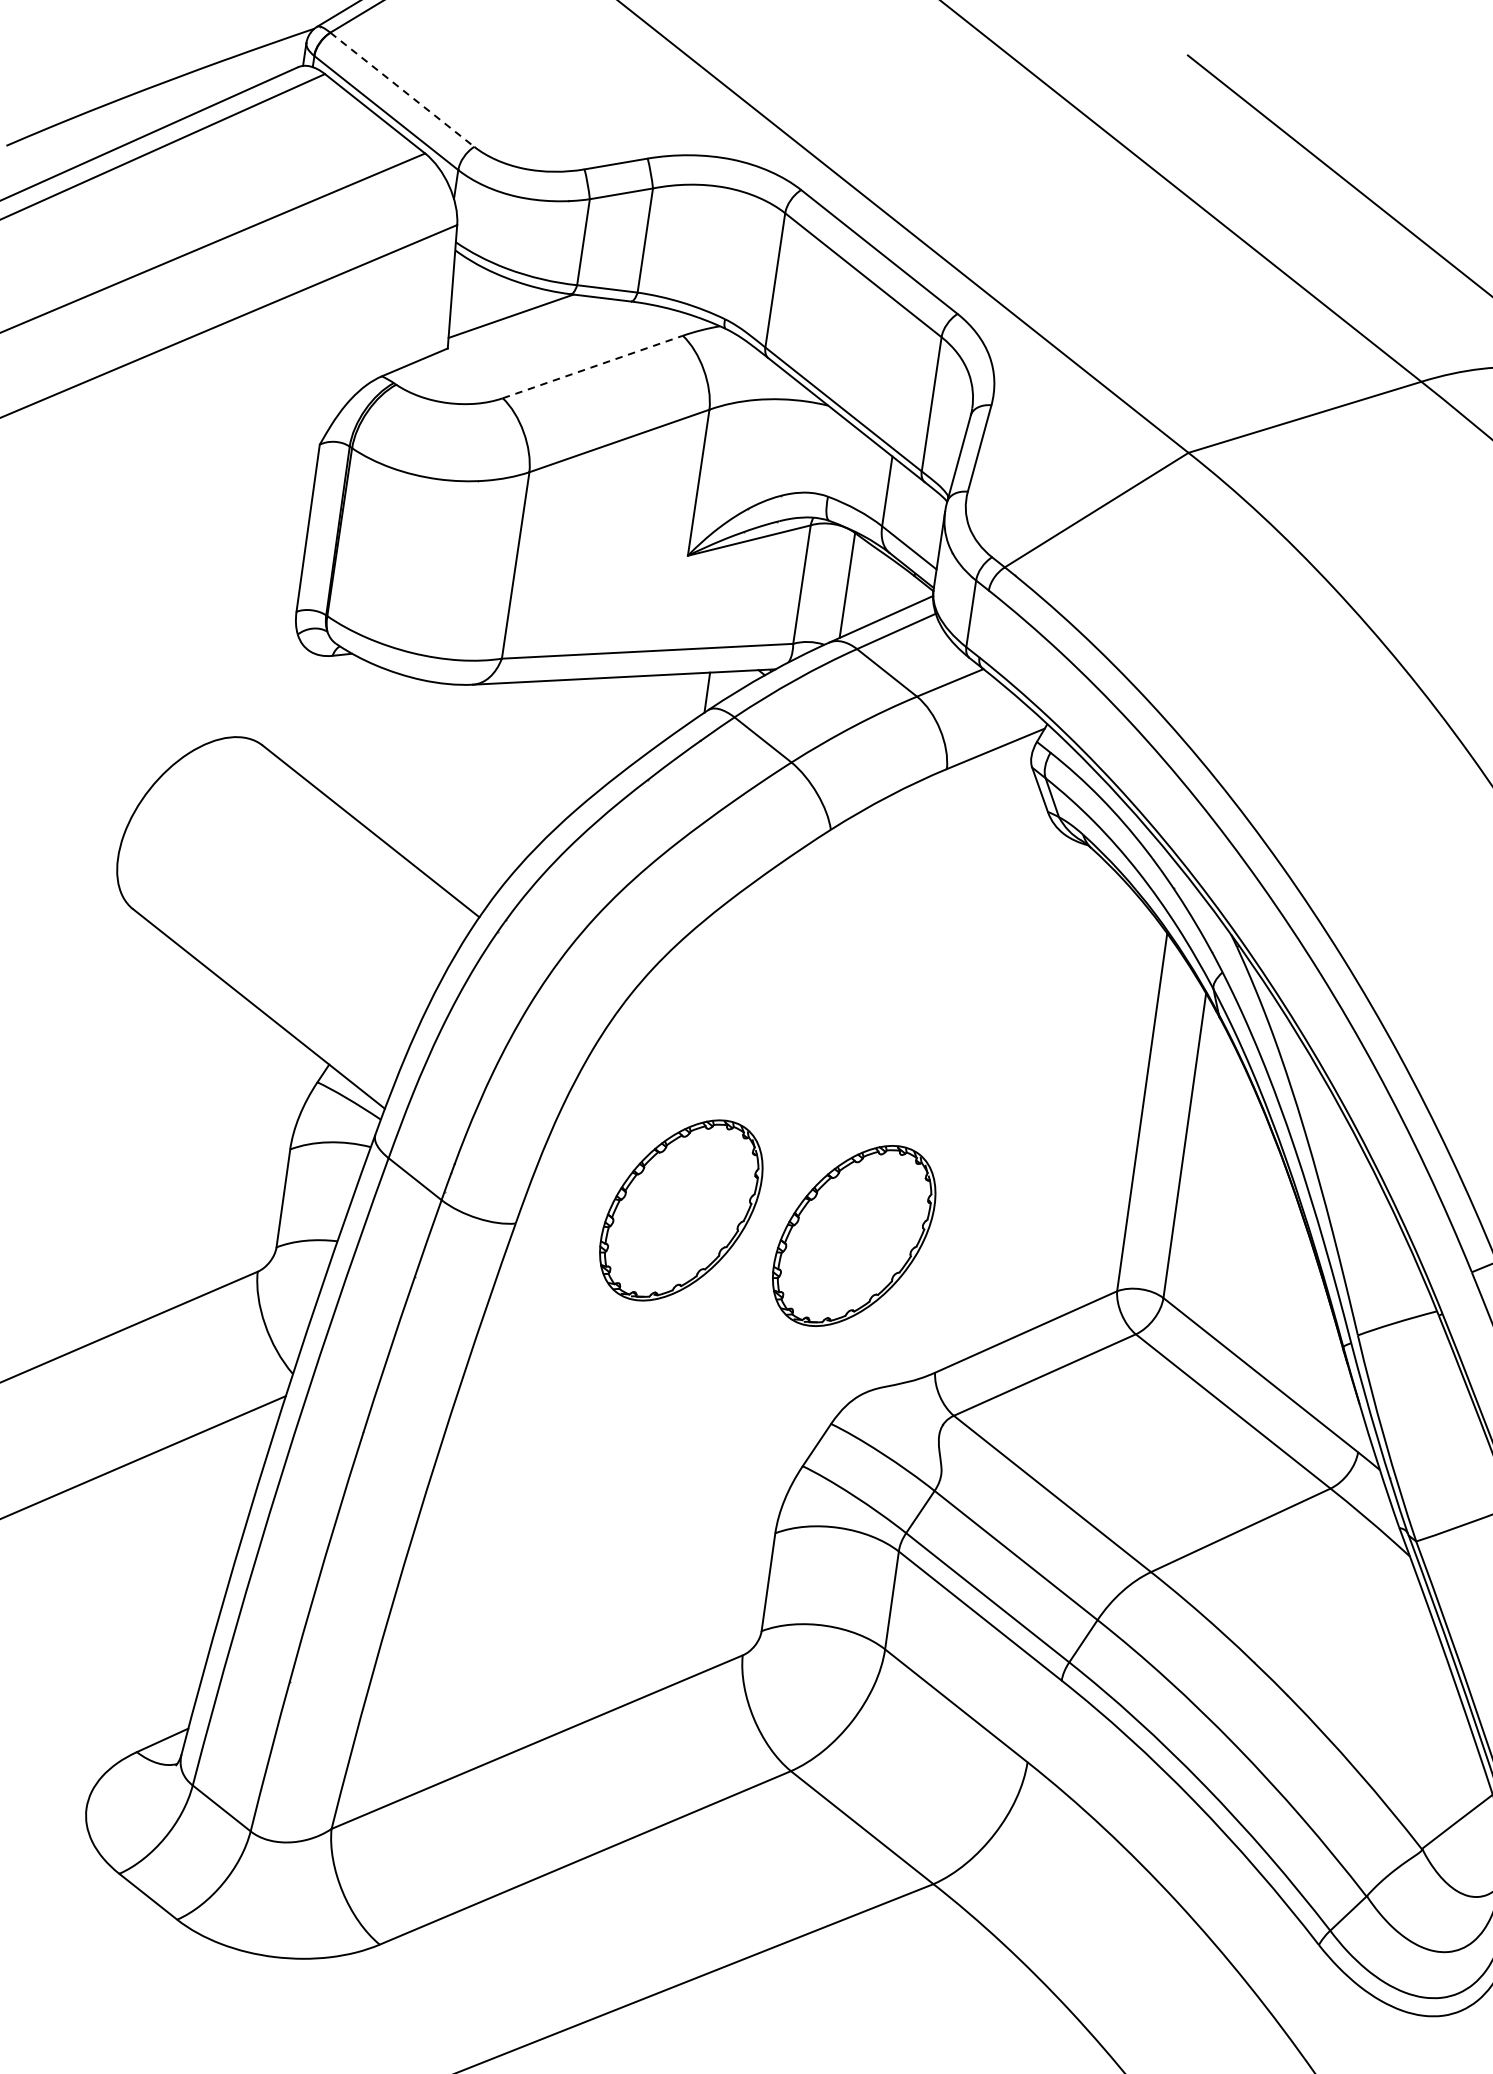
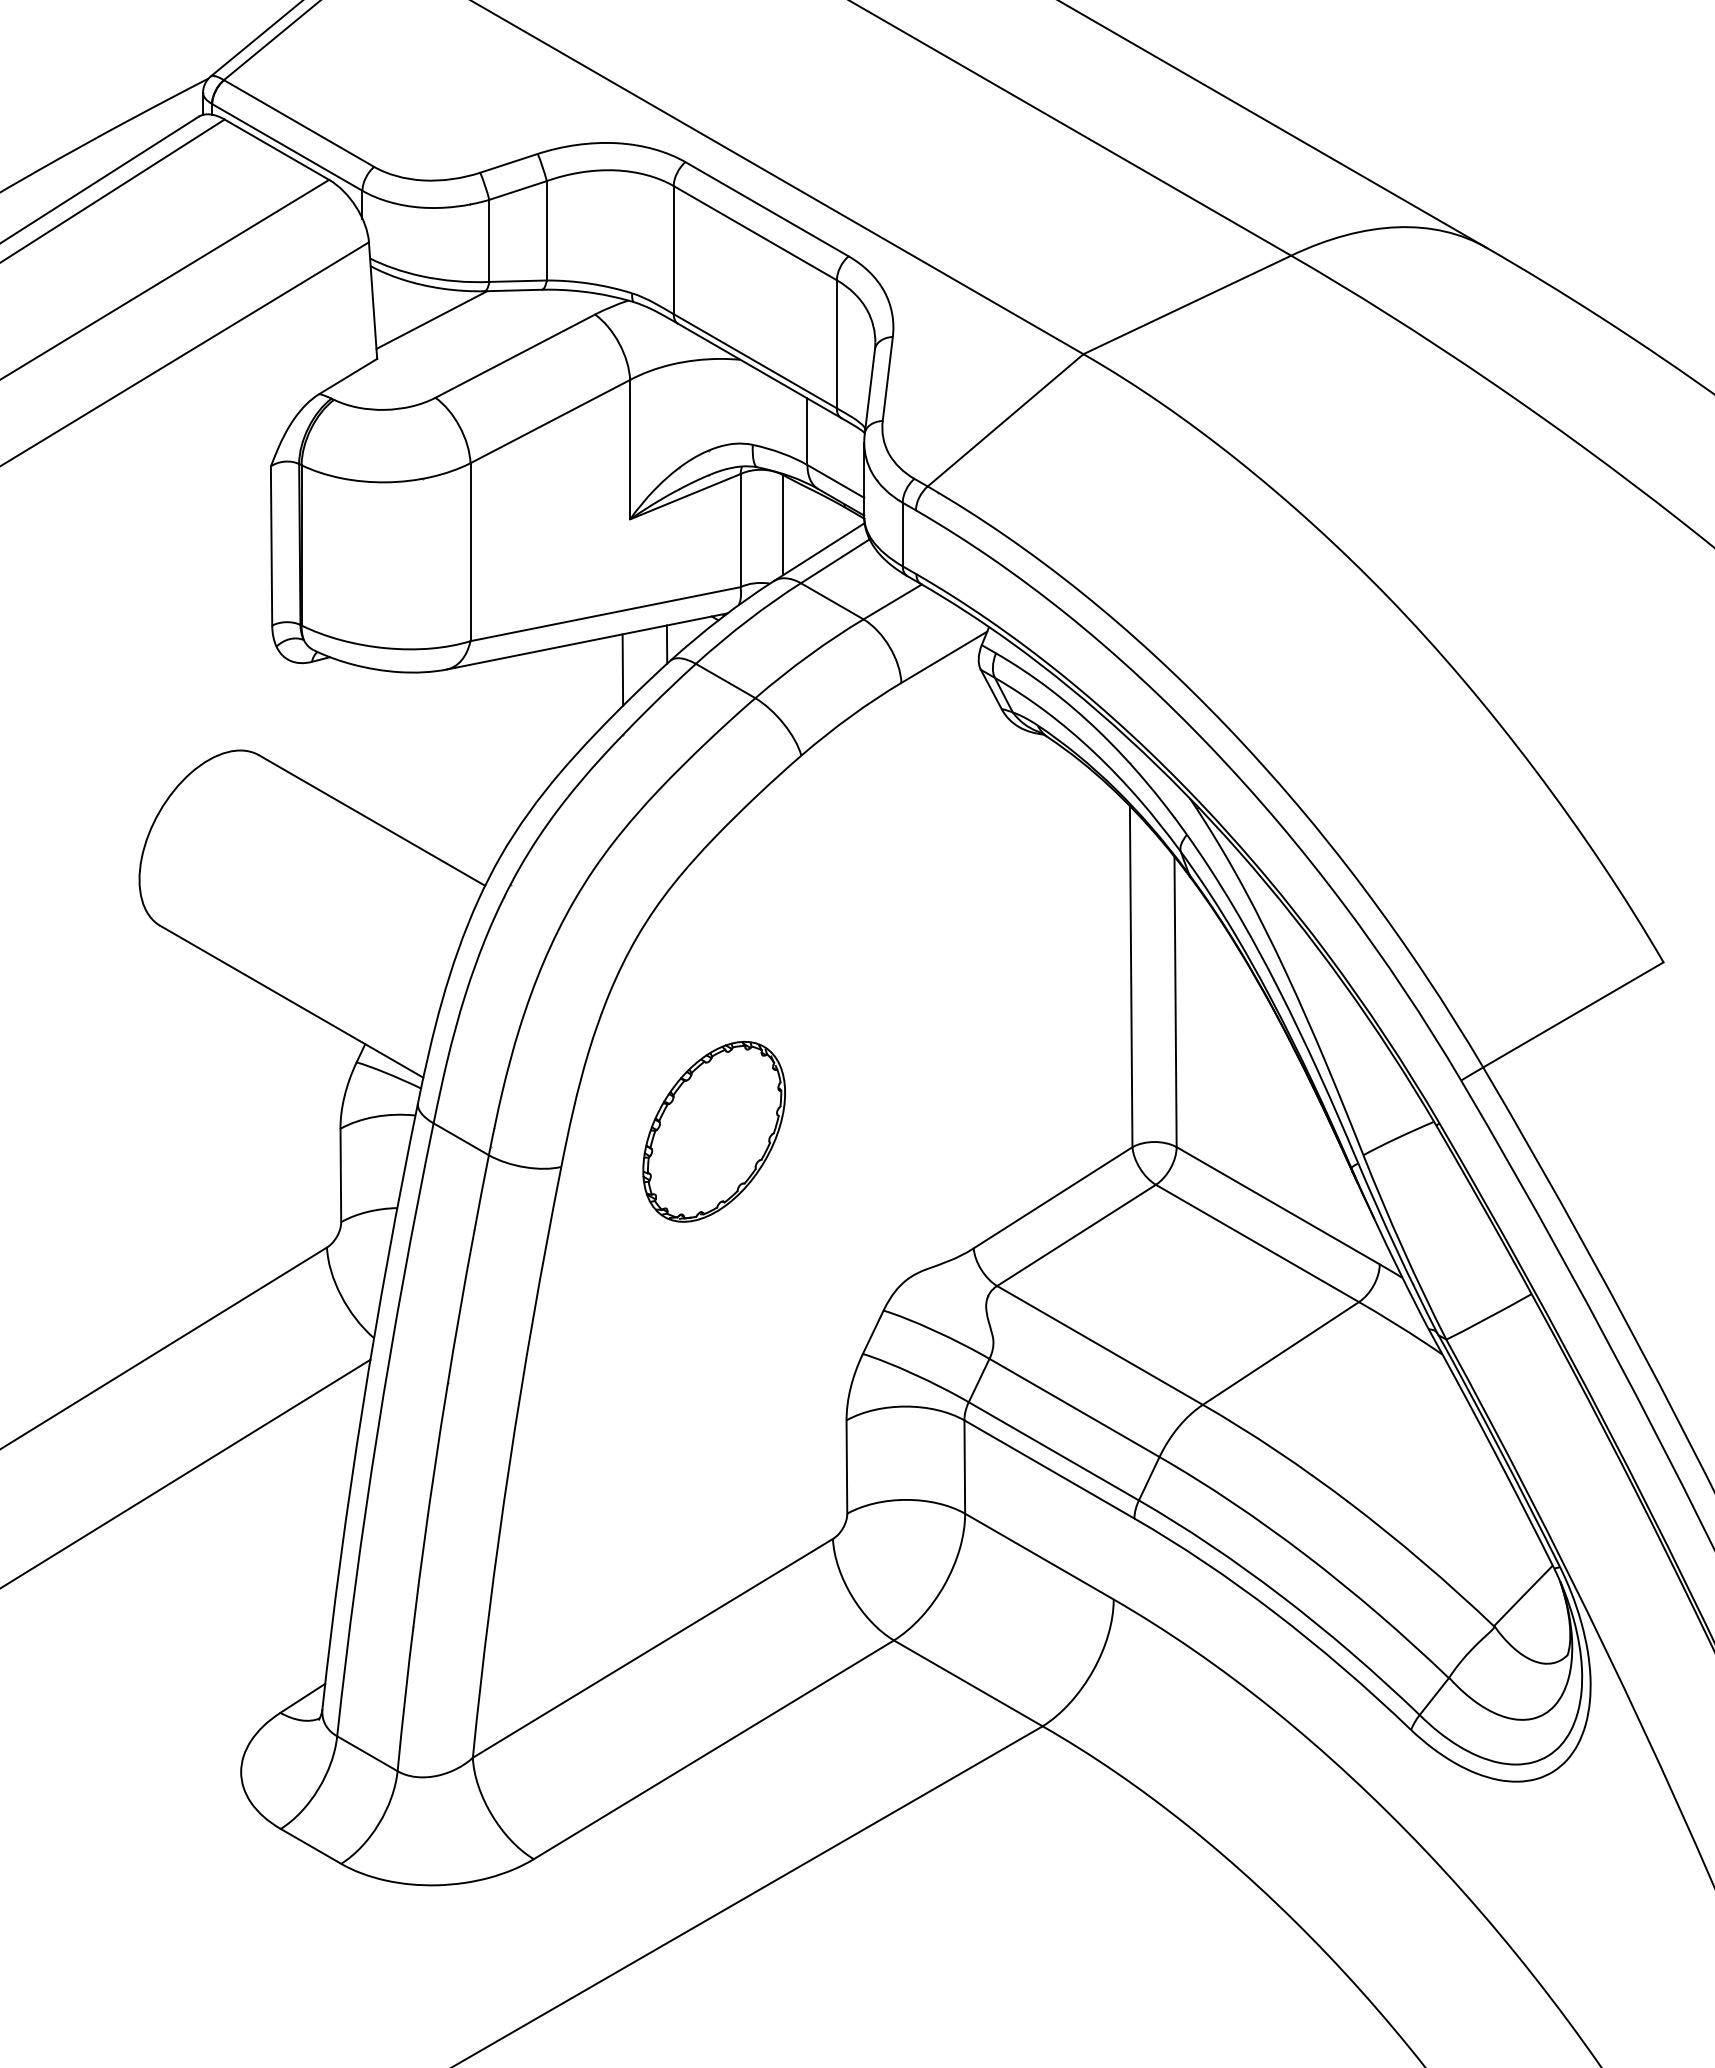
line: (402, 89) -> (299, 123), dashed -> solid
line: (593, 367) -> (515, 356), dashed -> solid
line: (656, 711) -> (622, 669), added
part: (853, 1235) -> (878, 1131), removed

